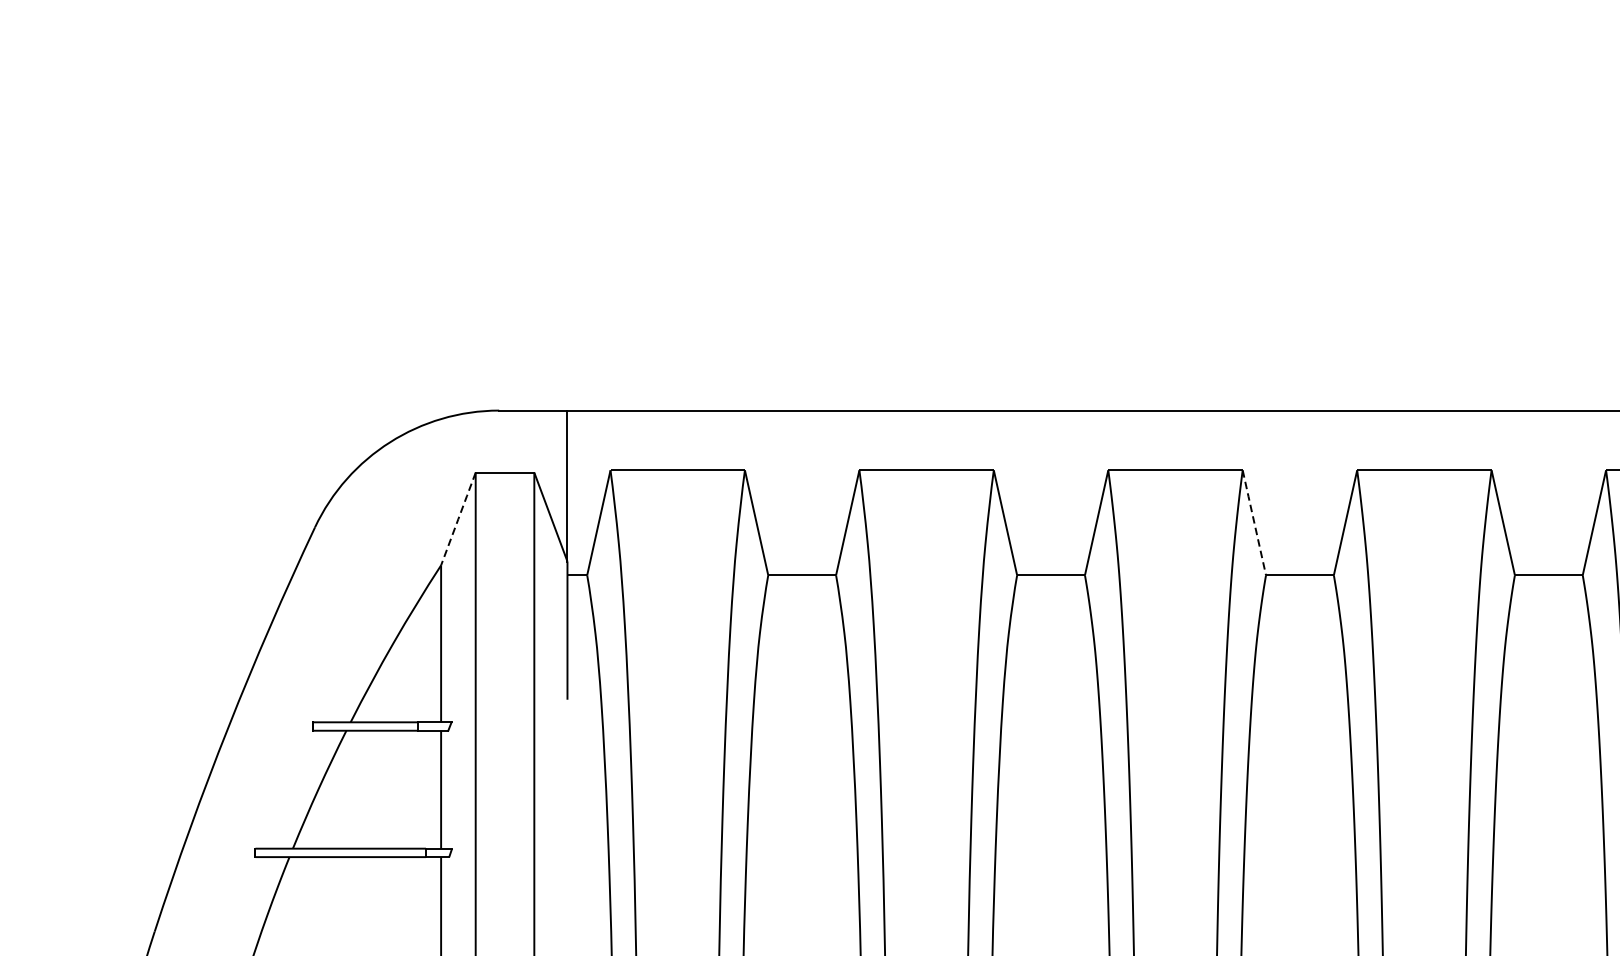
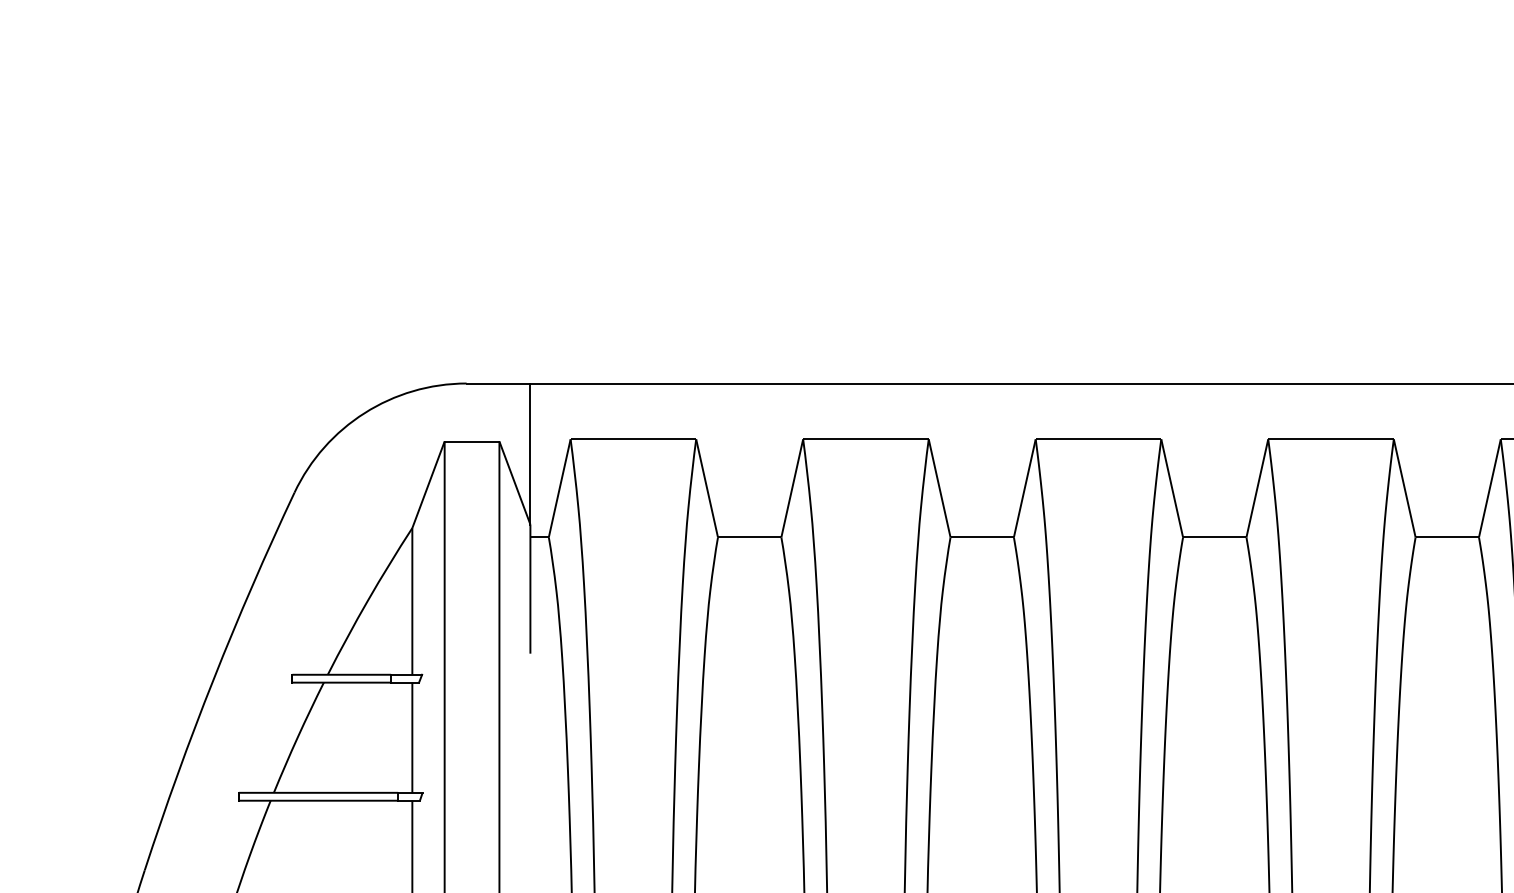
line: (458, 518) -> (428, 484), dashed -> solid
line: (1254, 521) -> (1172, 487), dashed -> solid

